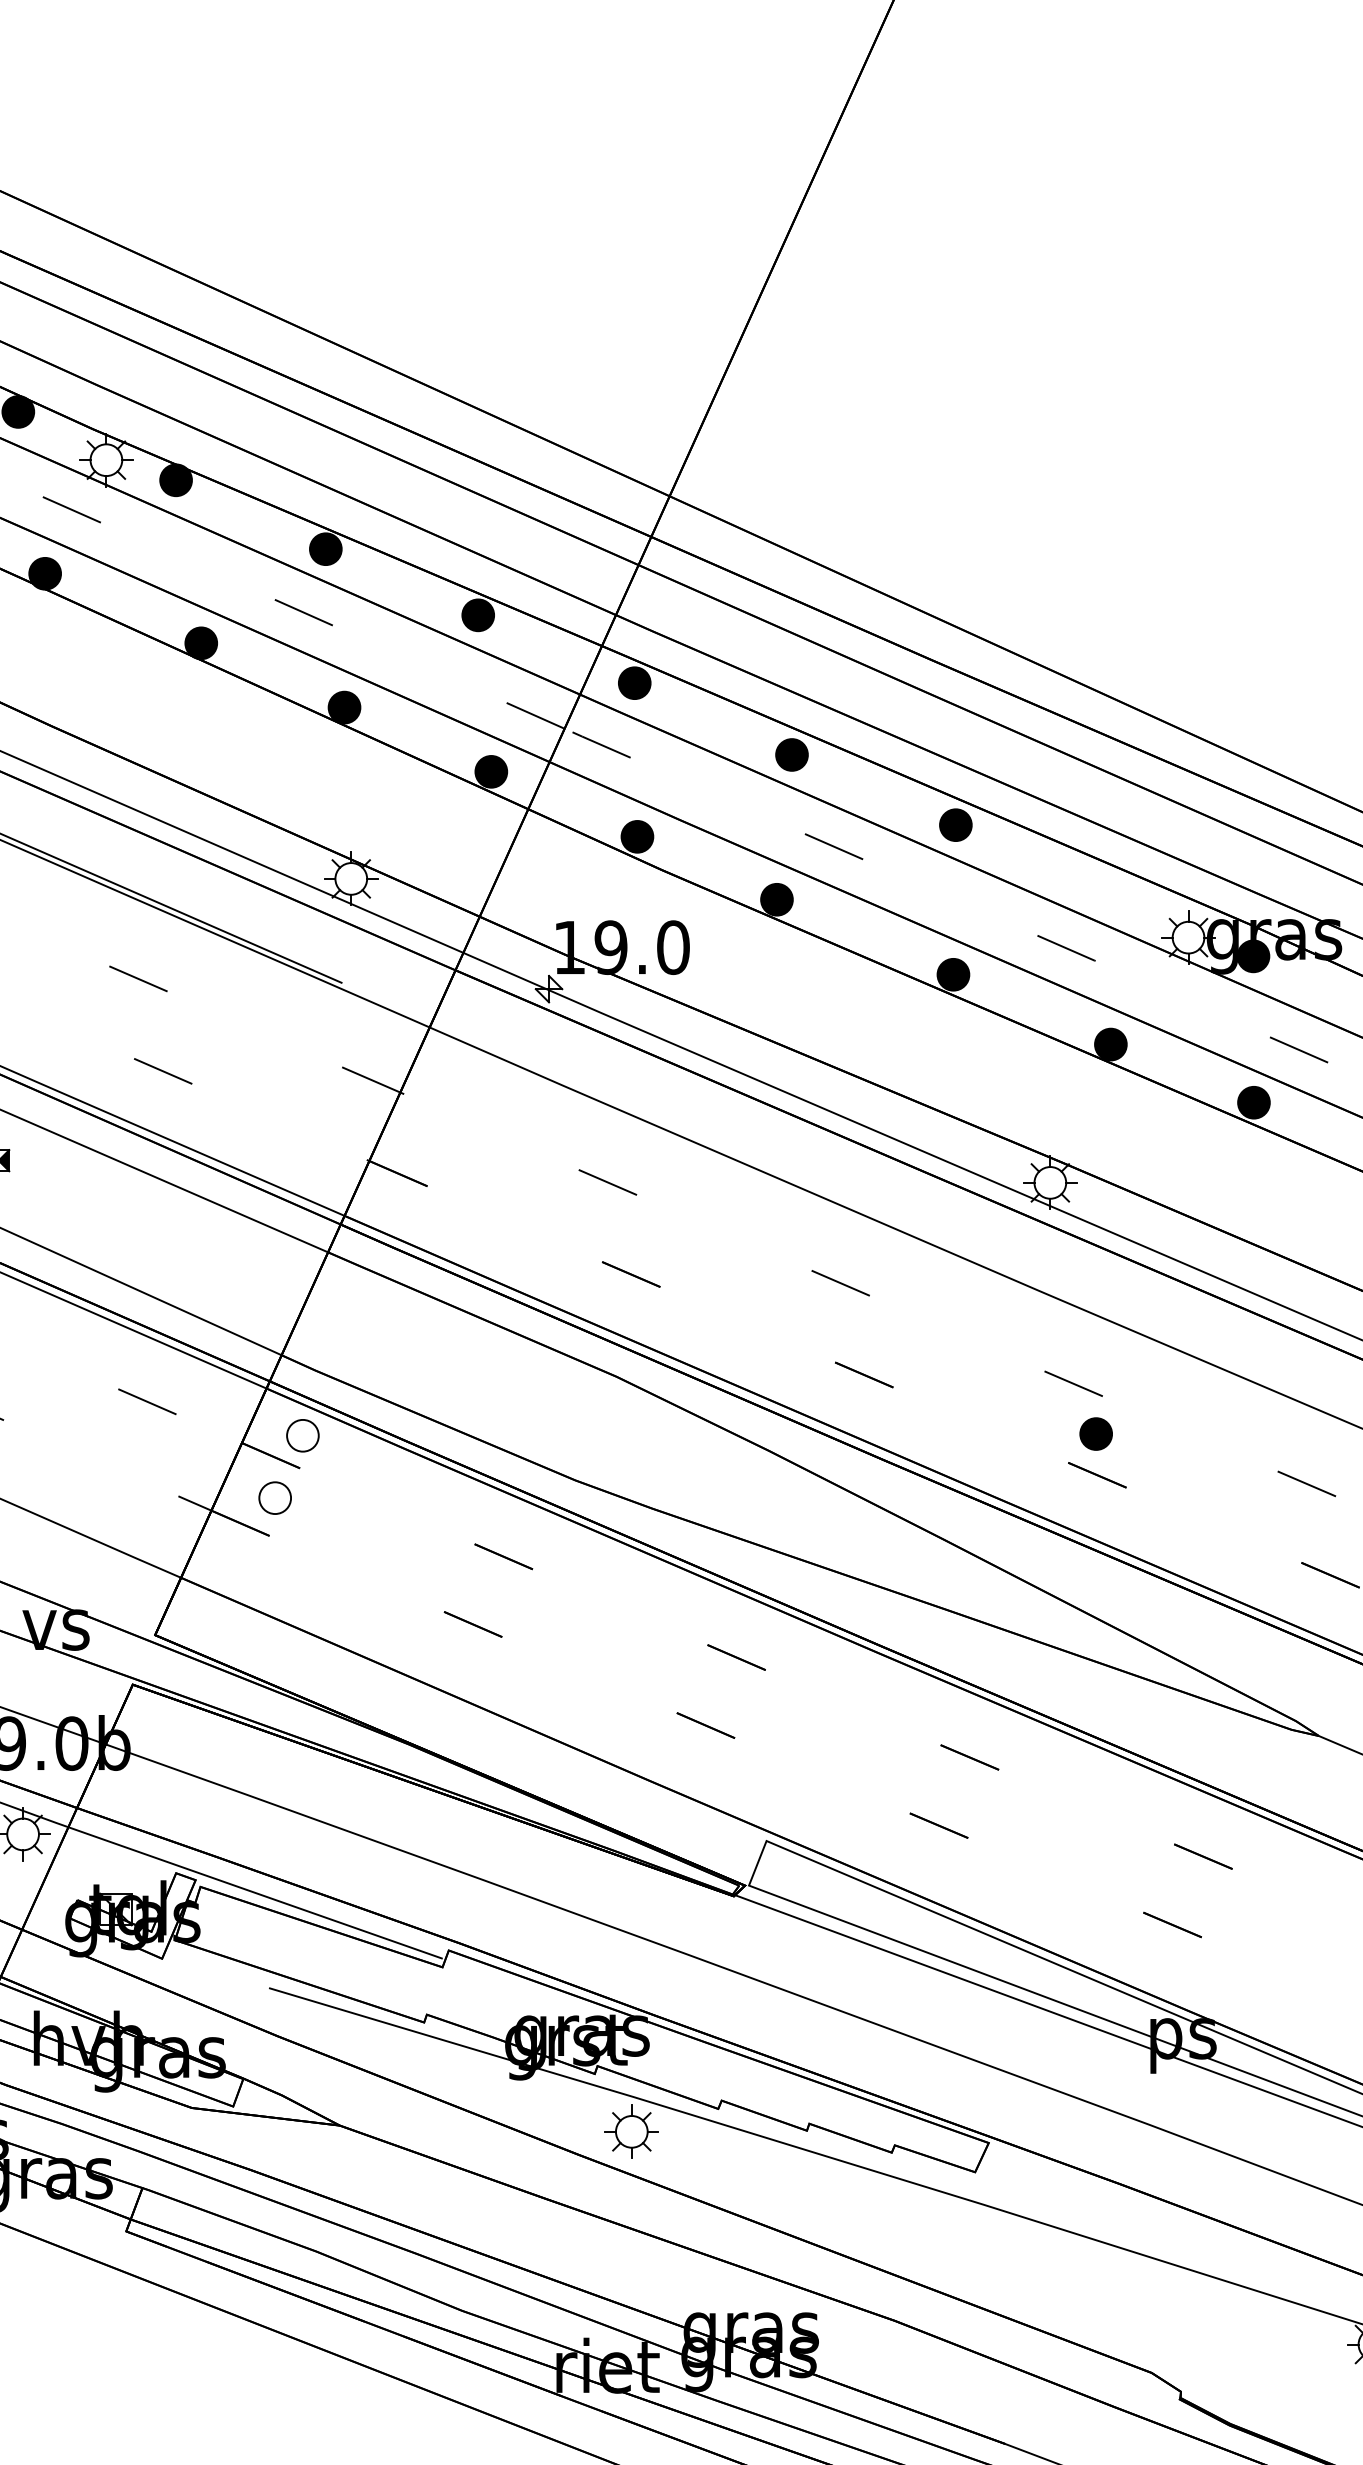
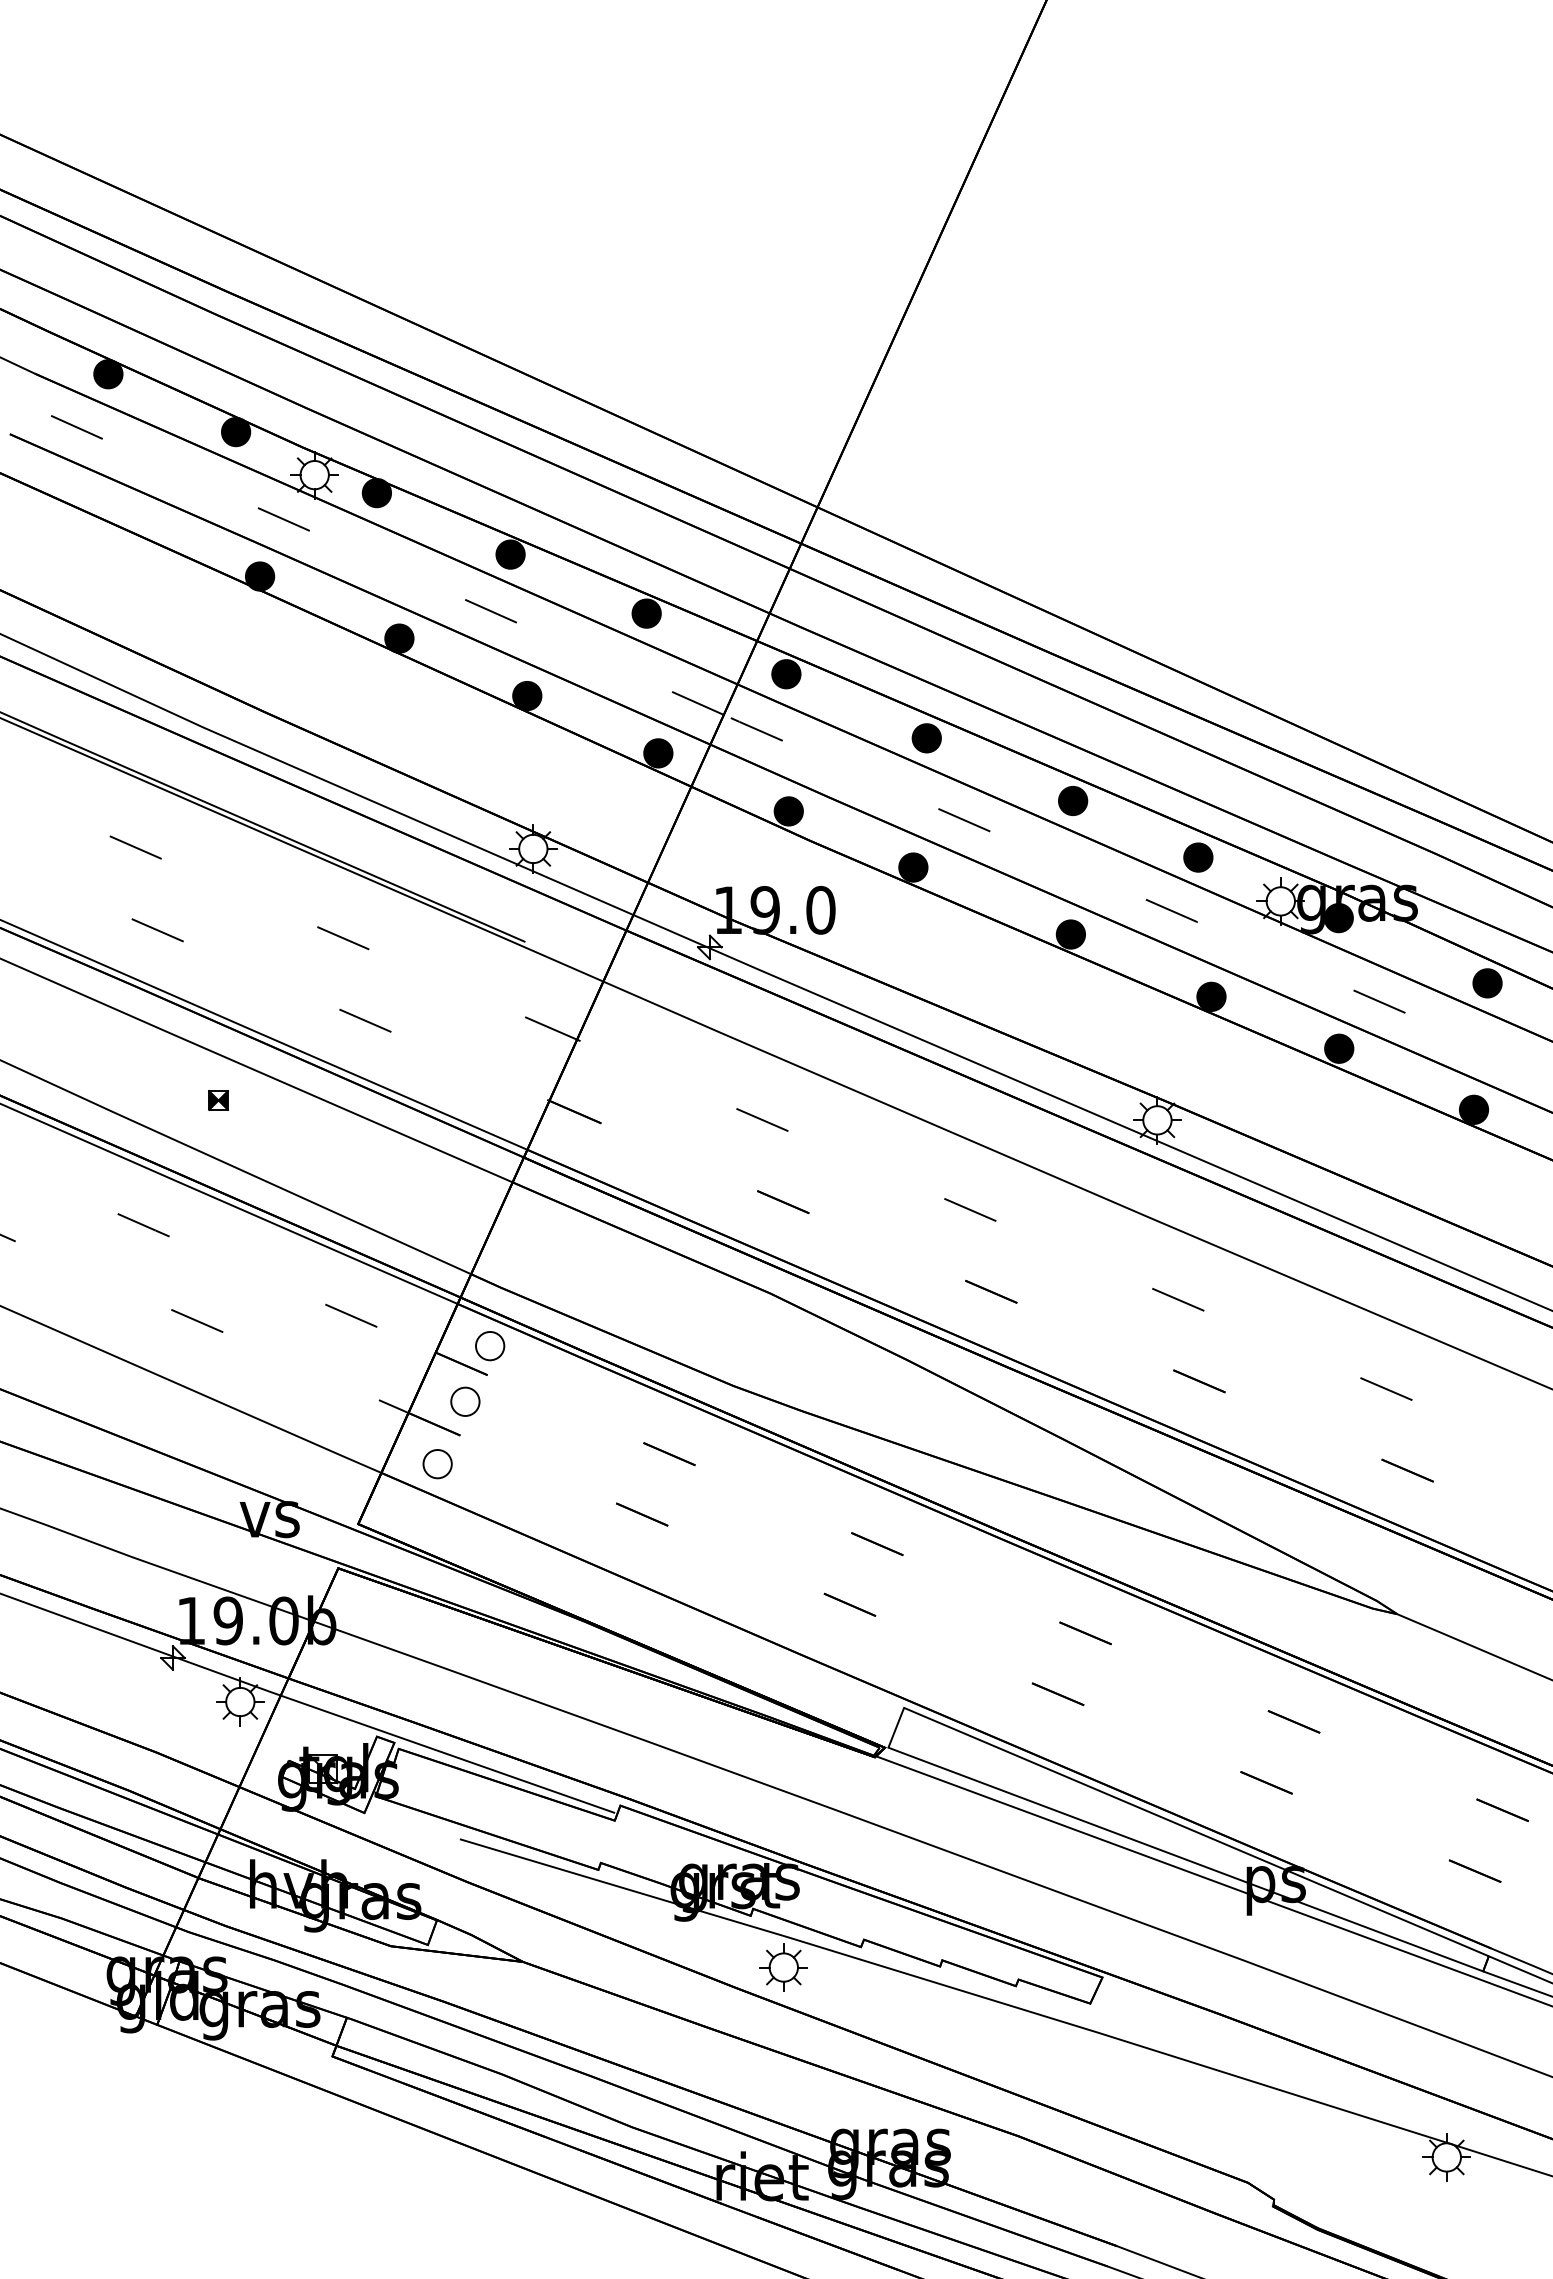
part: (1096, 1433) -> (1198, 857), moved
part: (243, 1568) -> (437, 1464), added

